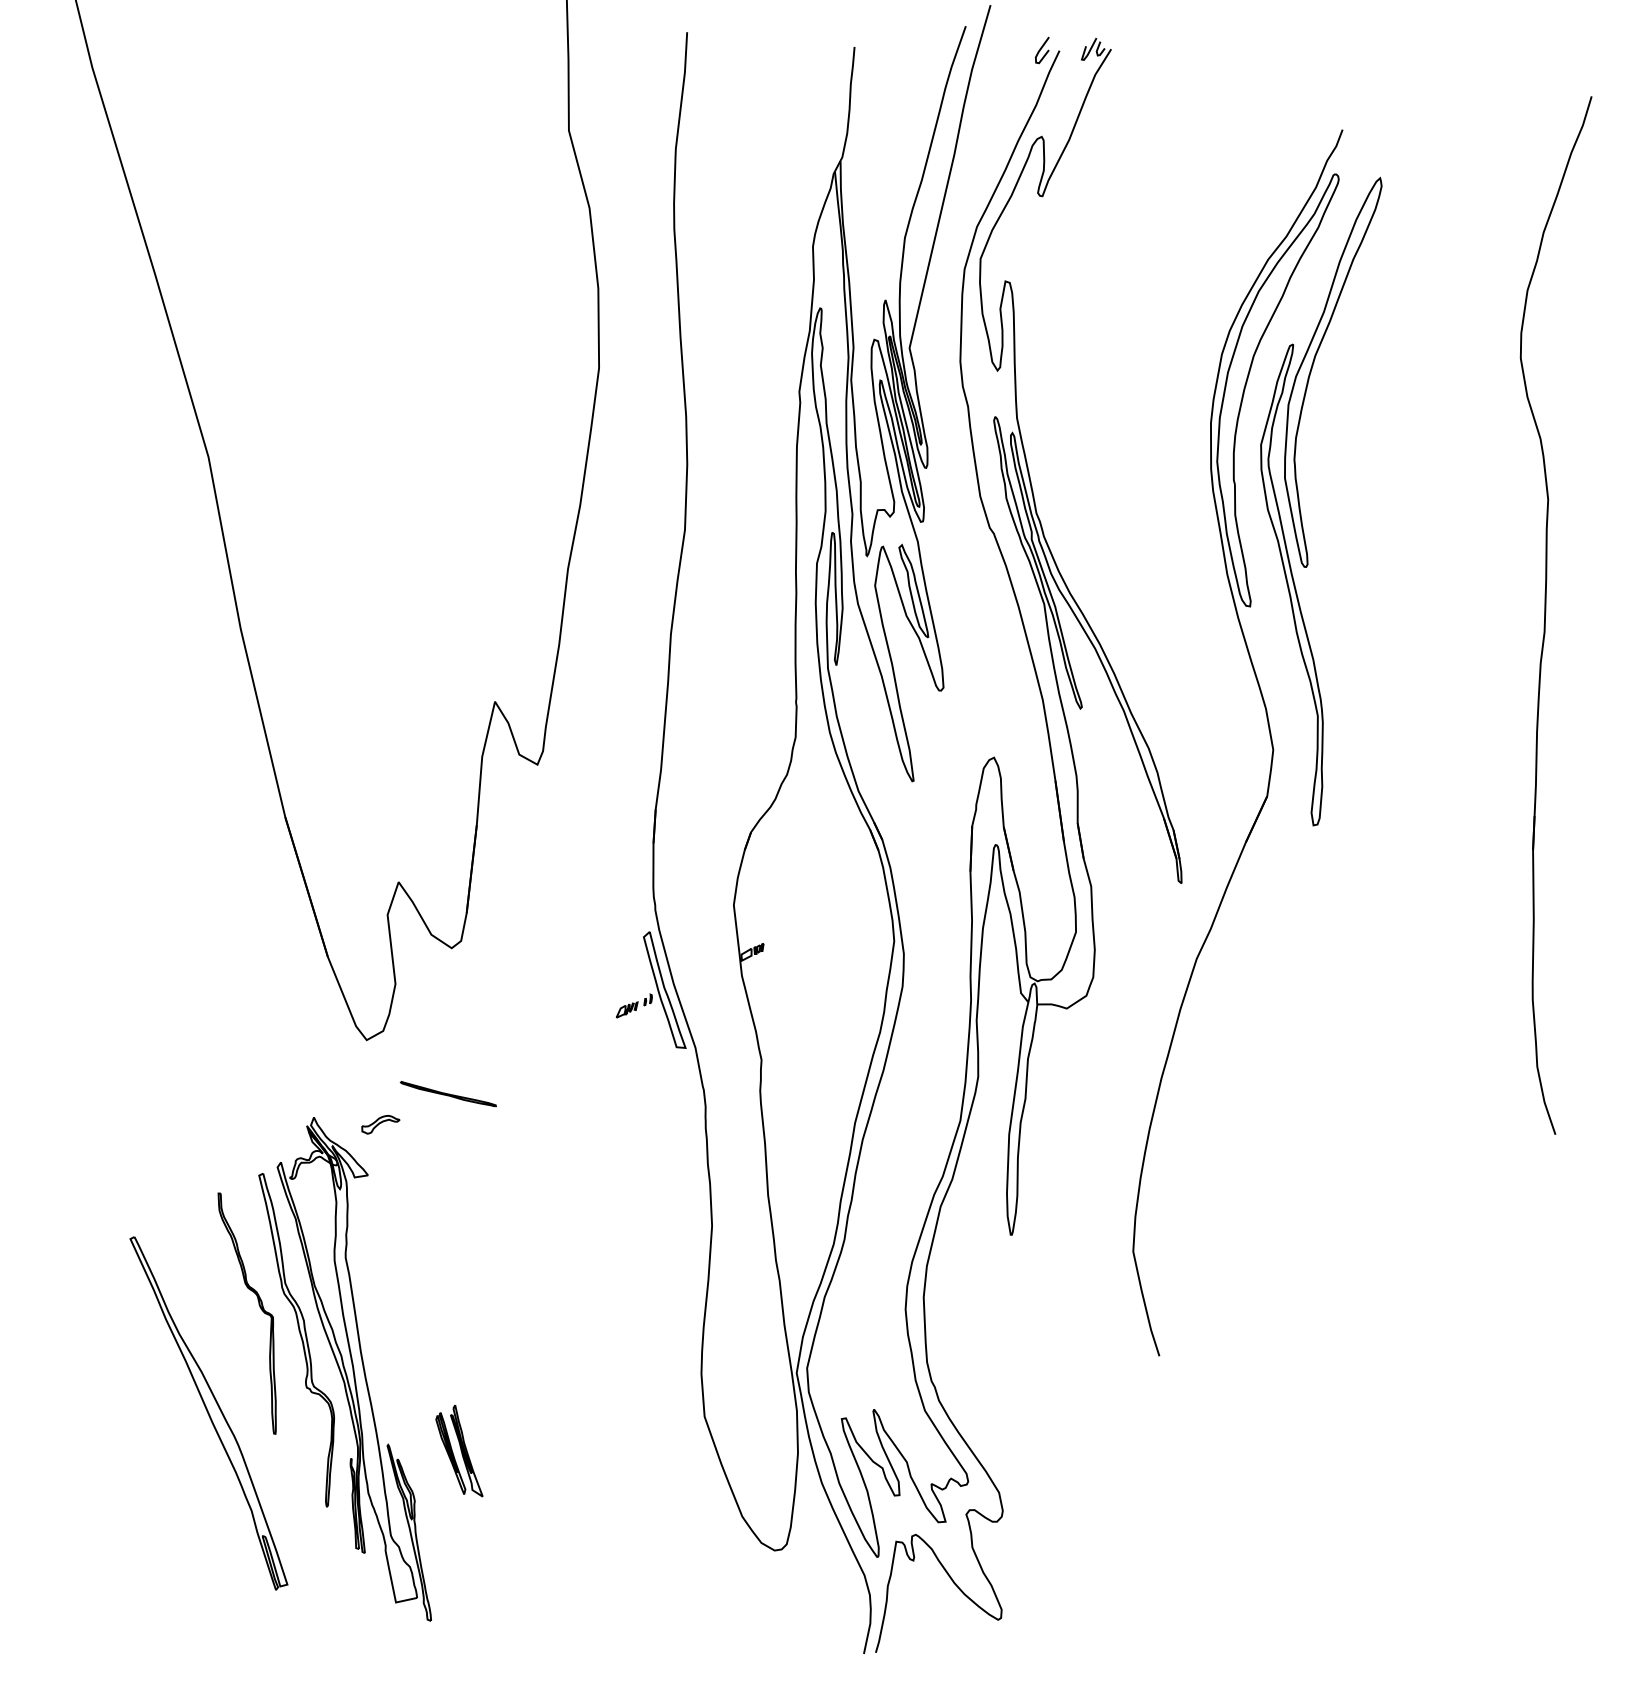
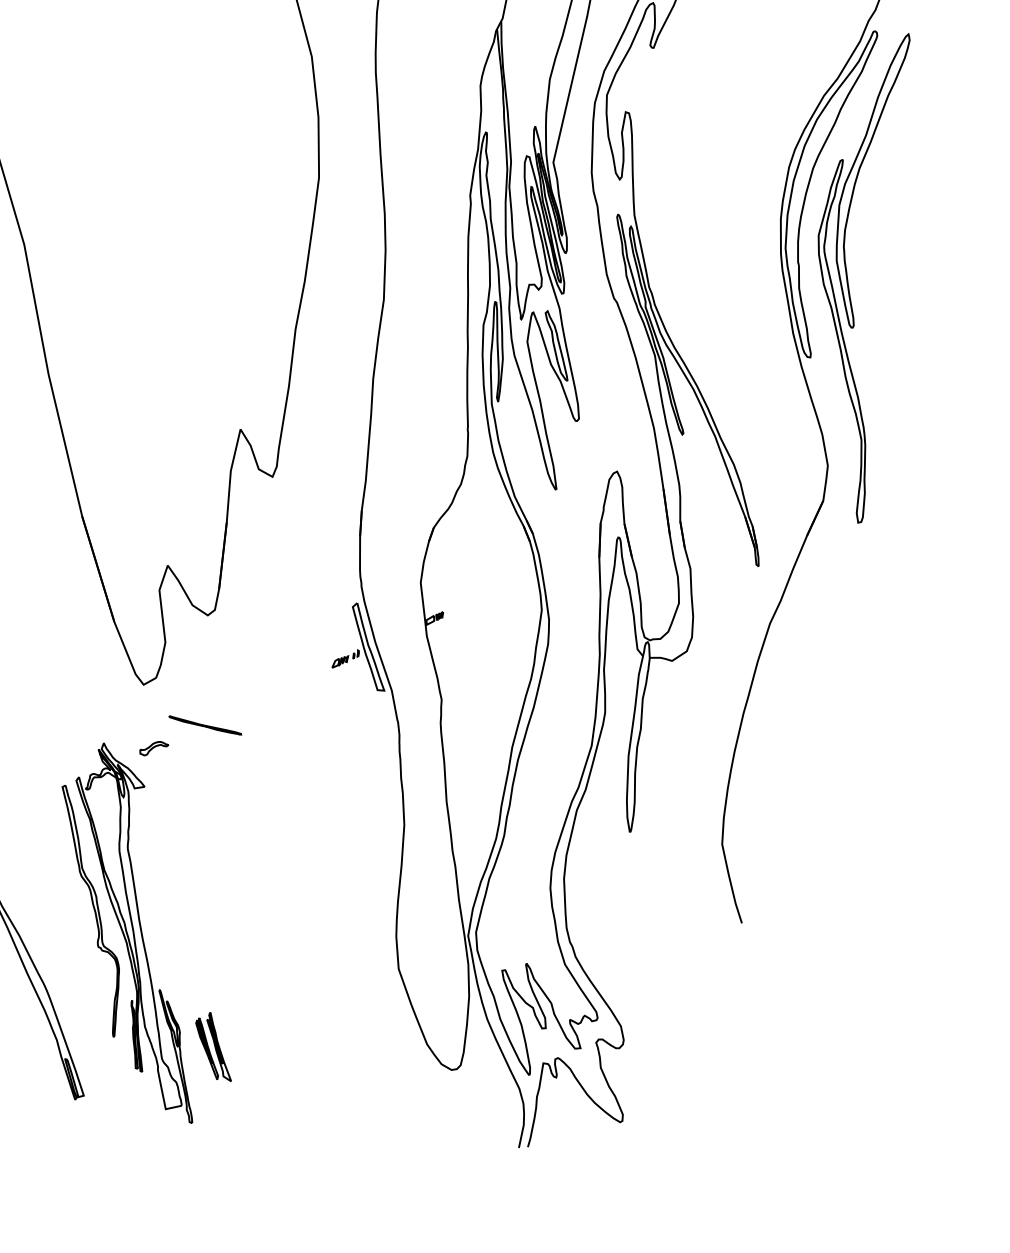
part: (259, 1307) -> (62, 886), removed
part: (459, 1450) -> (213, 1046), moved

